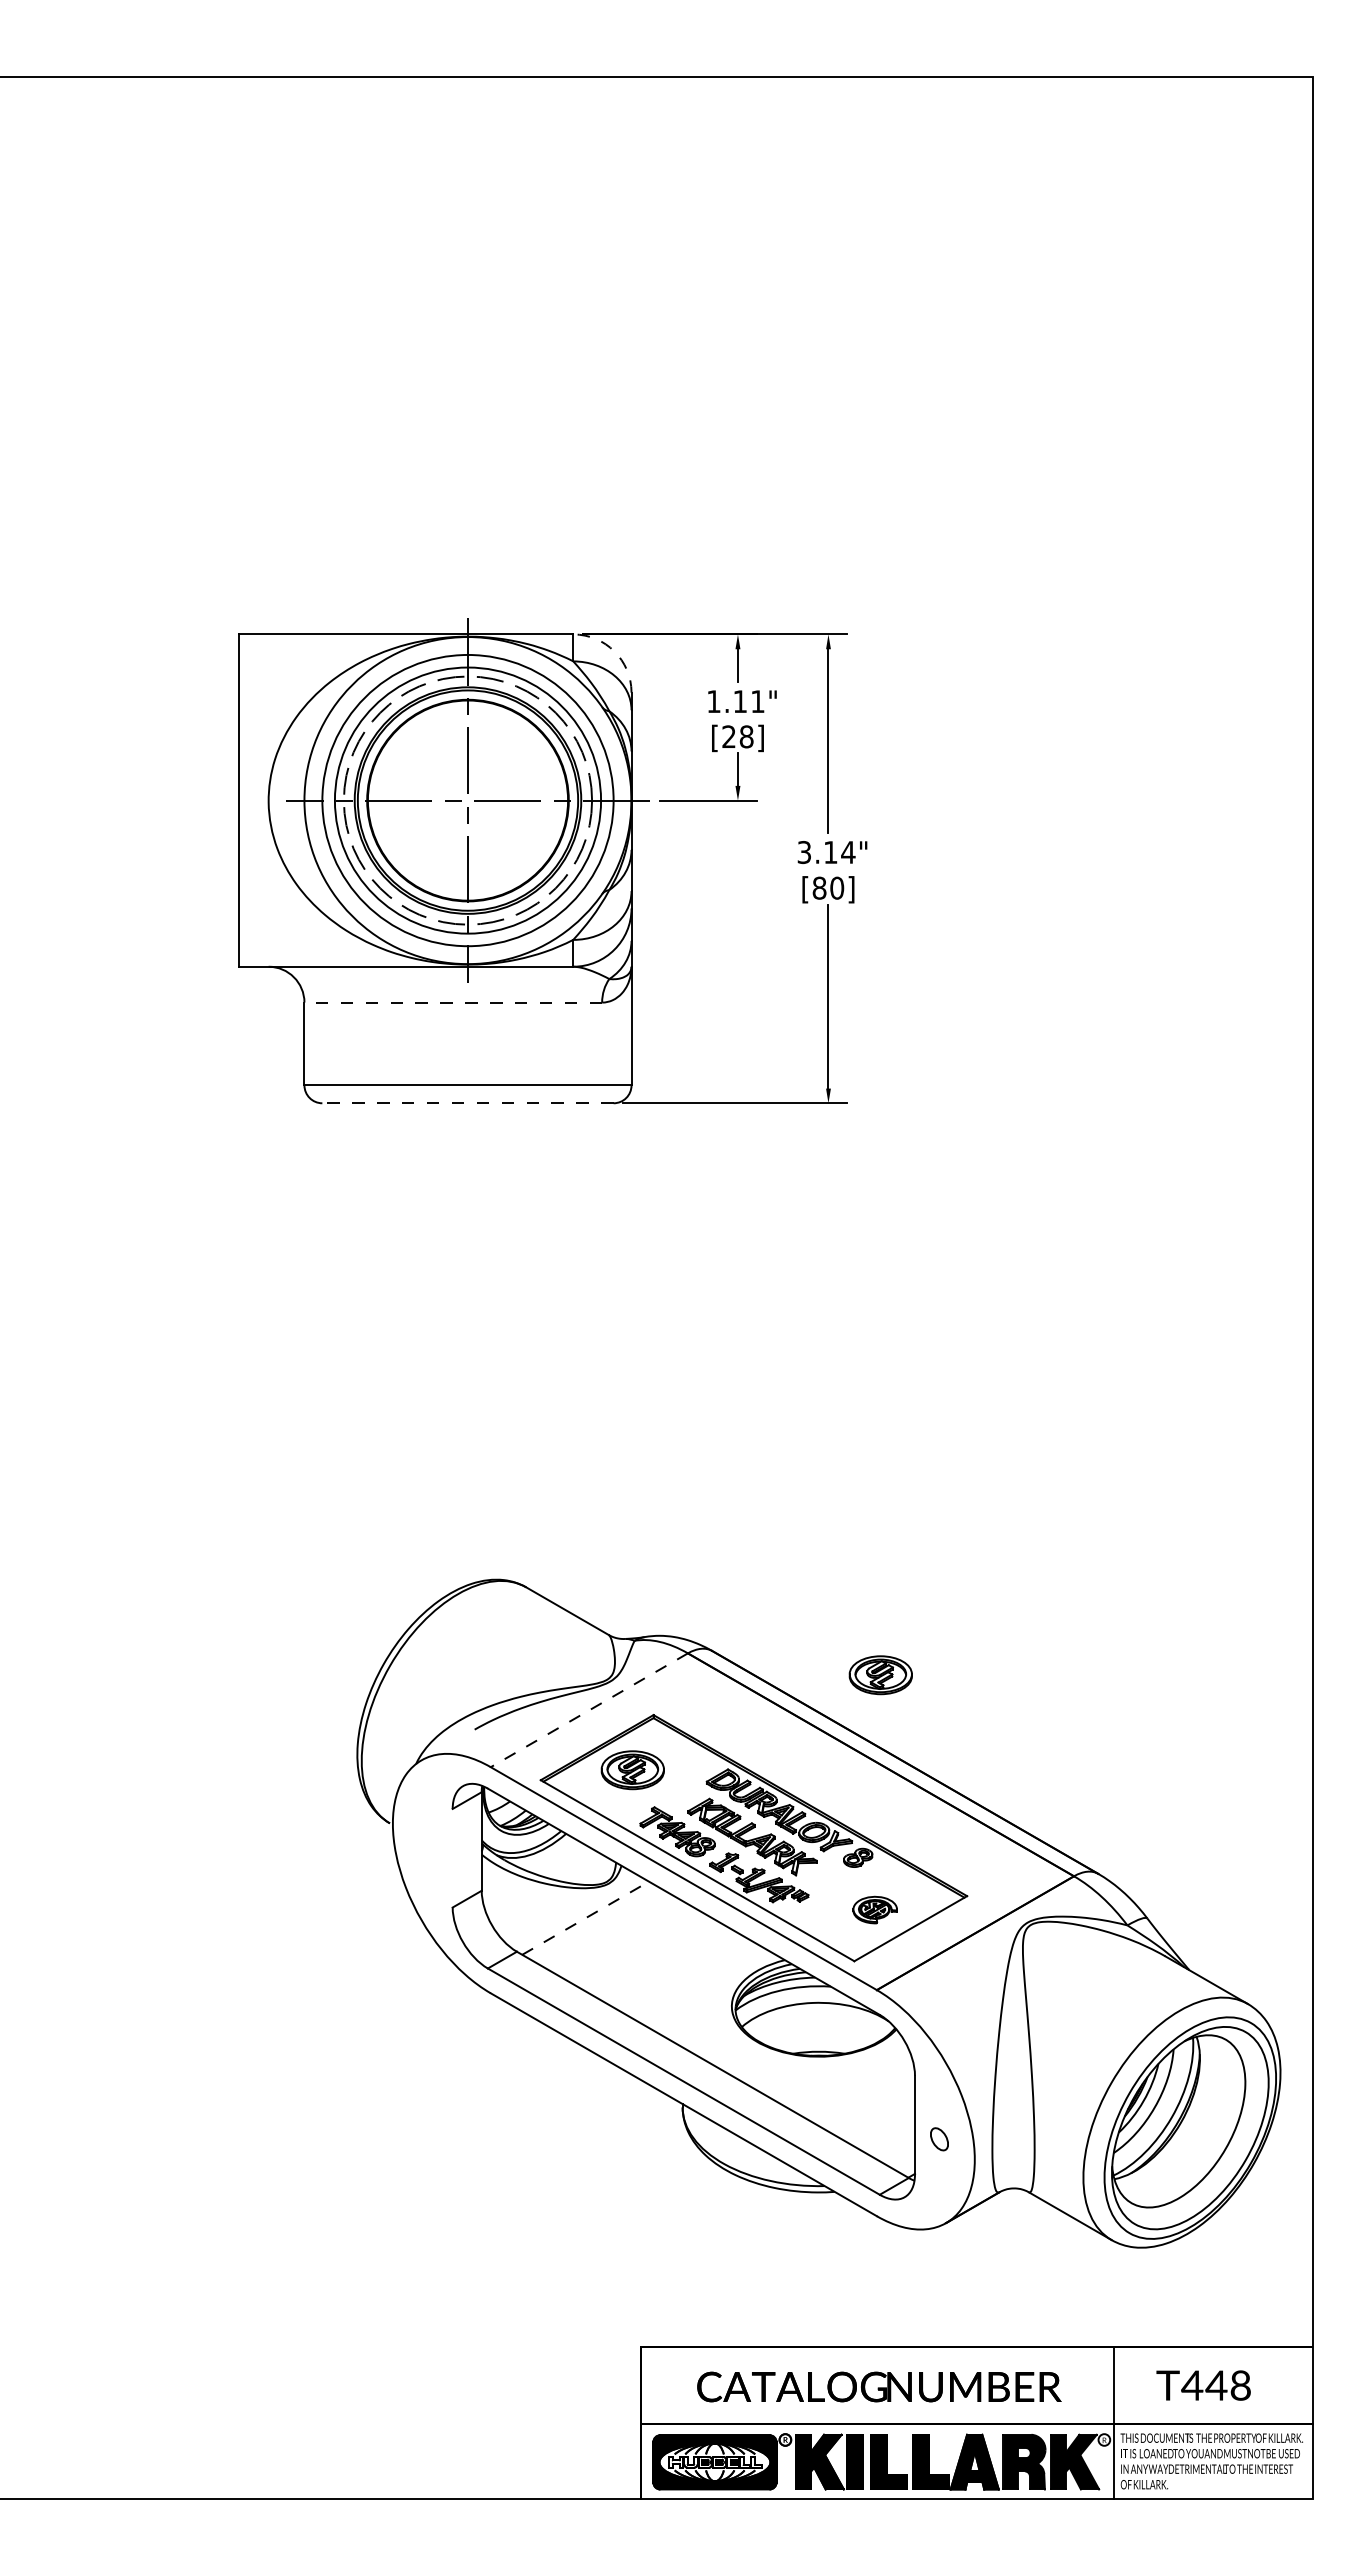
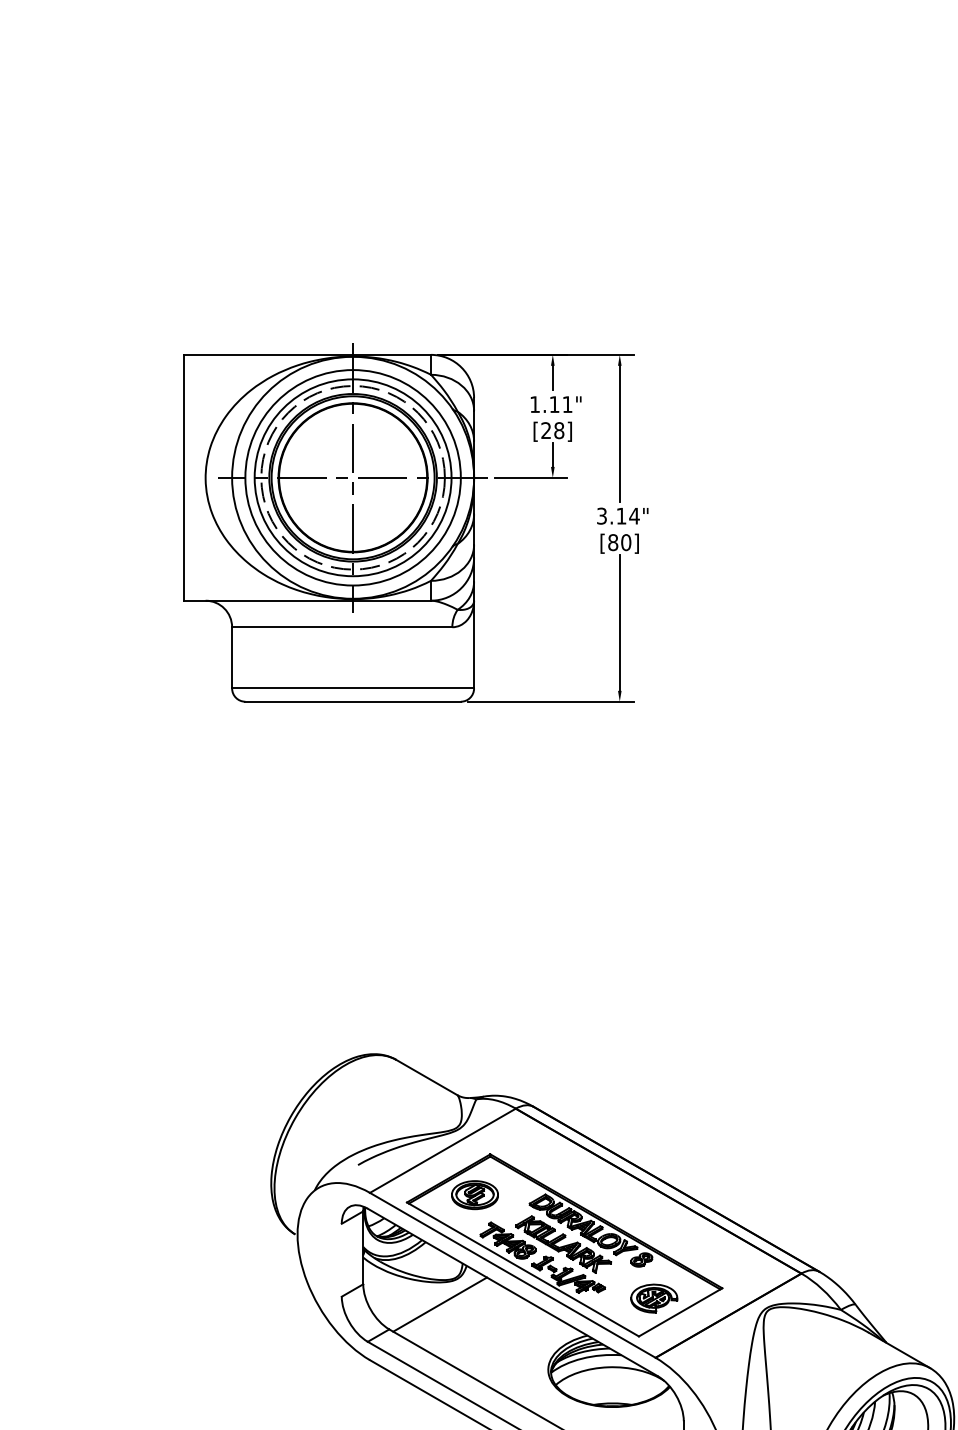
arc: (614, 651) -> (461, 367), dashed -> solid
line: (453, 1002) -> (342, 627), dashed -> solid
line: (468, 1103) -> (353, 701), dashed -> solid
part: (880, 1675) -> (658, 1125), removed
line: (589, 1710) -> (443, 1150), dashed -> solid
part: (875, 1909) -> (654, 1298), size x1.43
line: (586, 1917) -> (440, 1304), dashed -> solid

